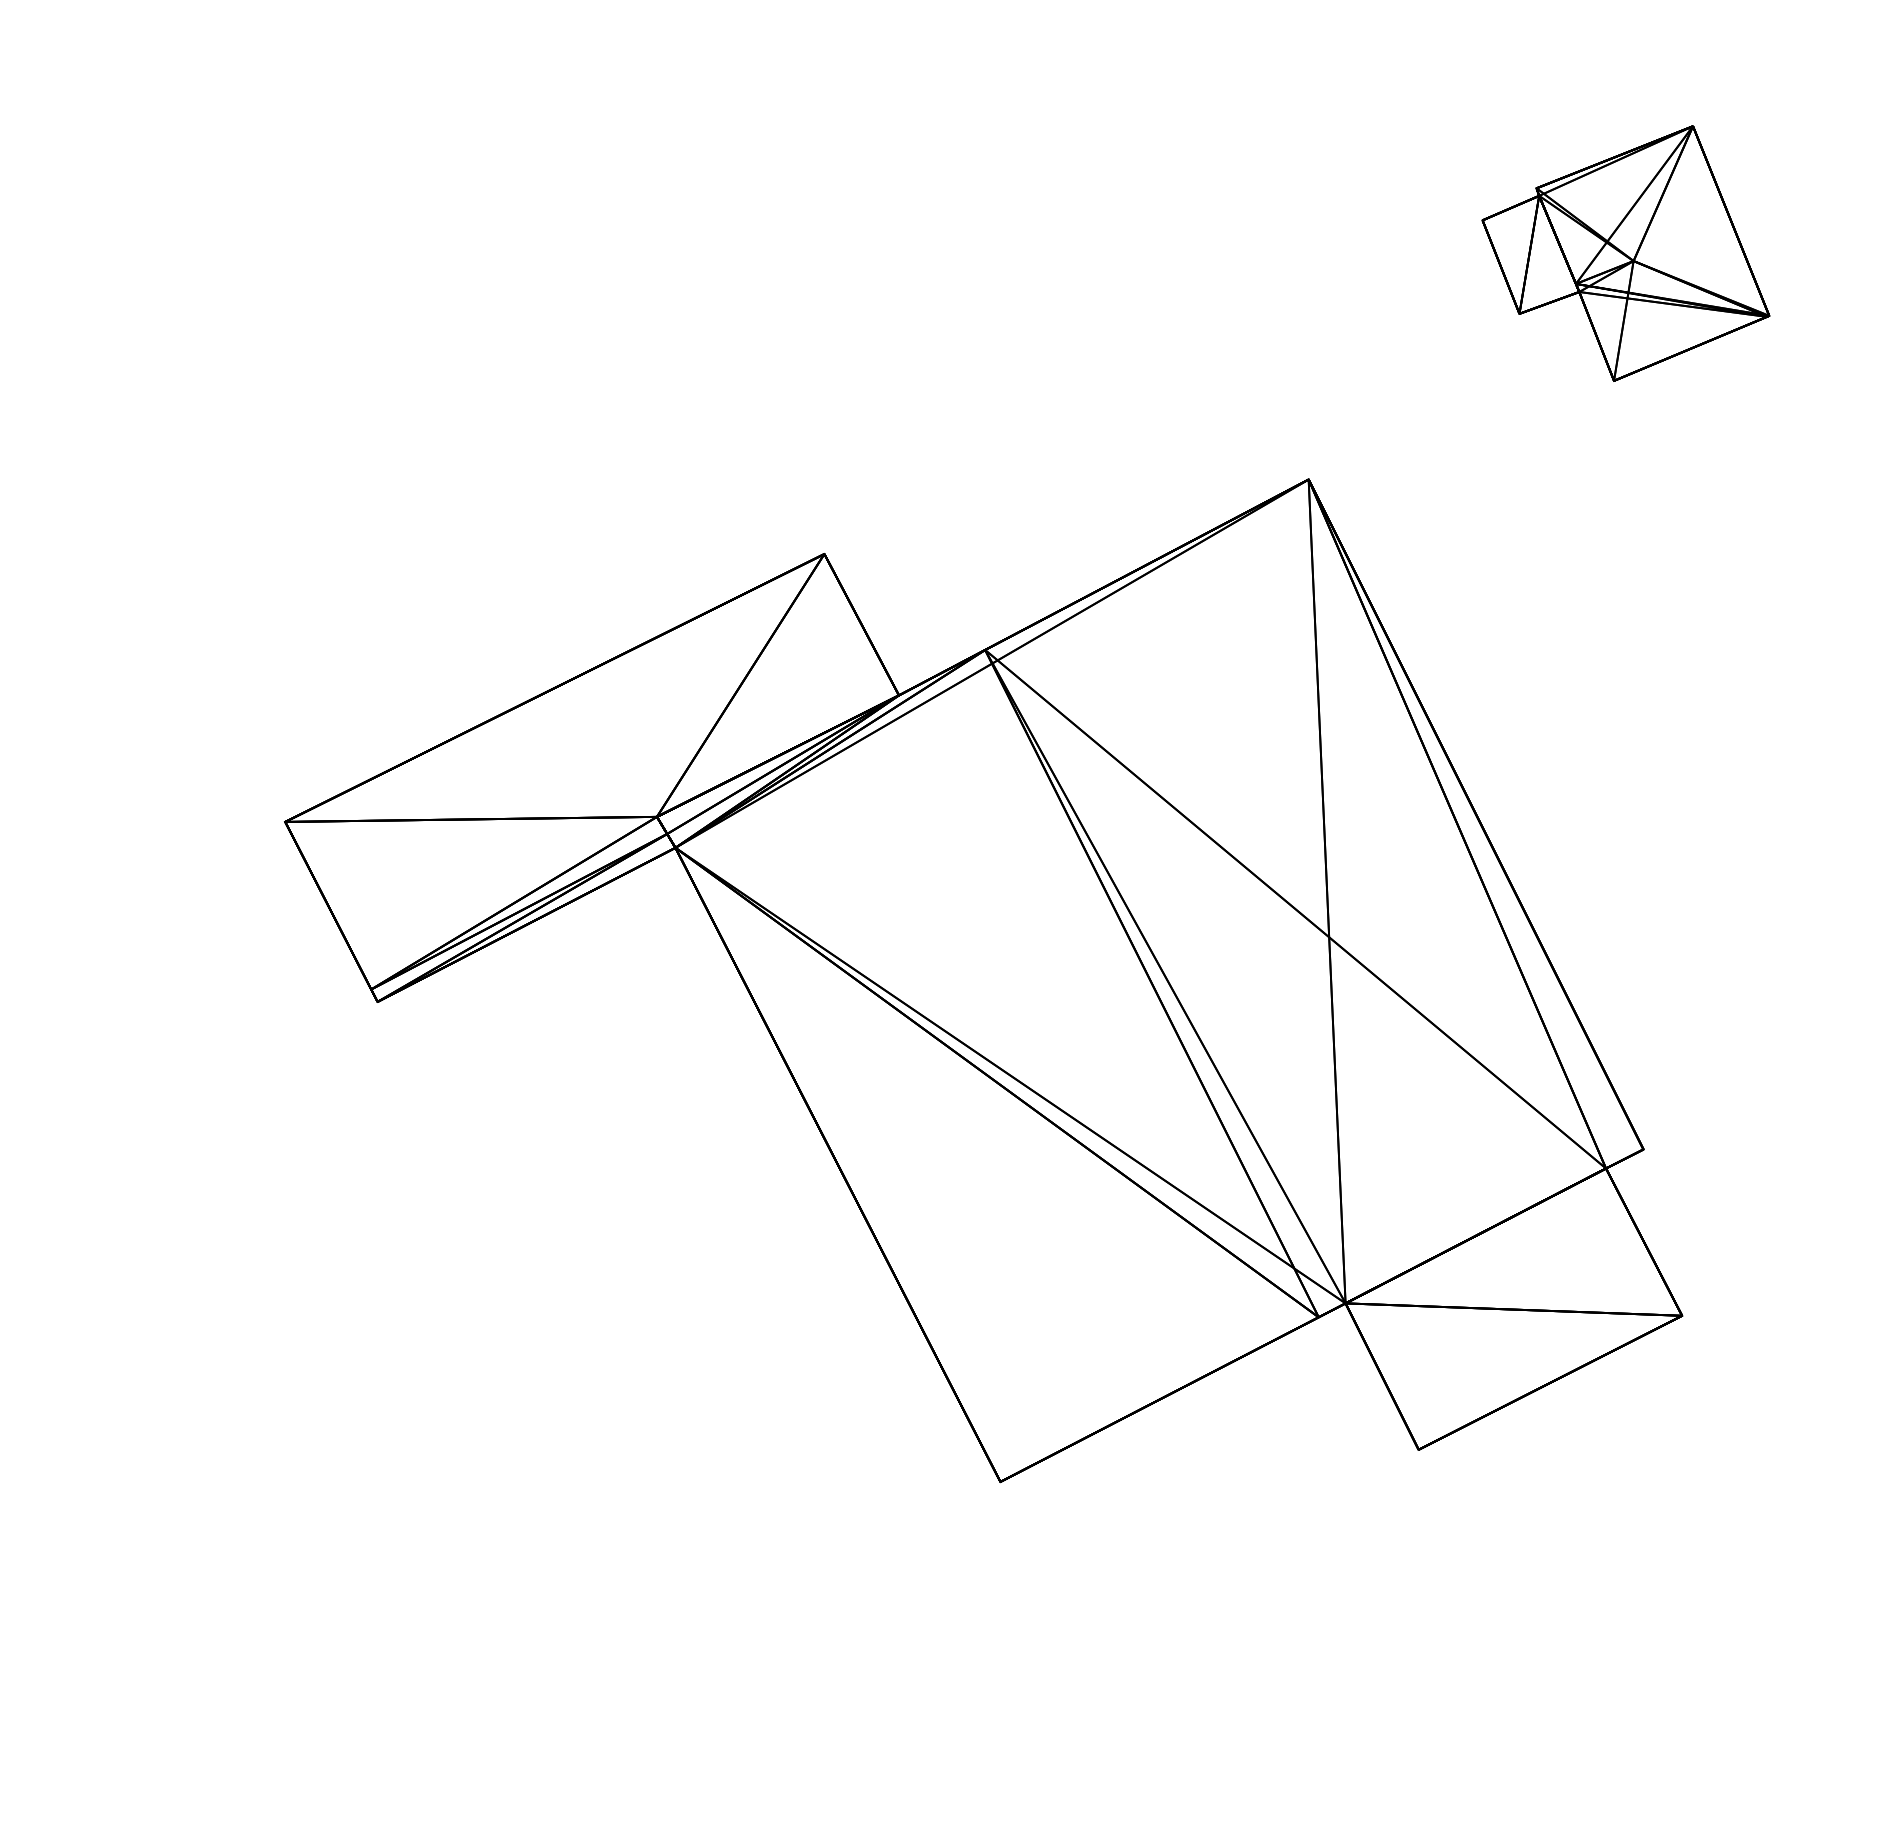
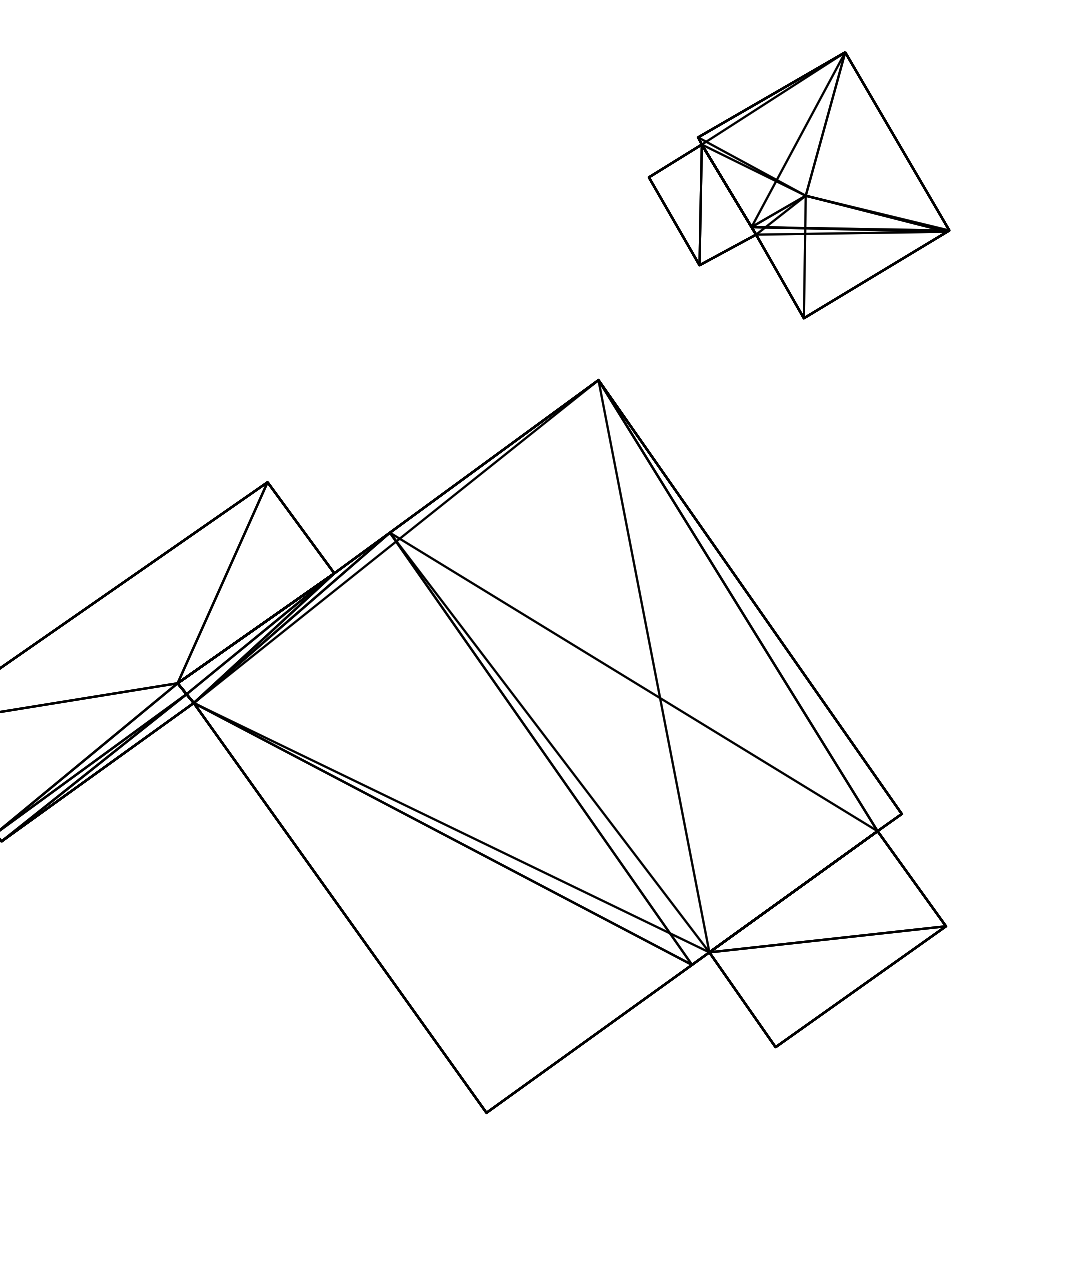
part: (1625, 253) -> (796, 189), size x1.43

